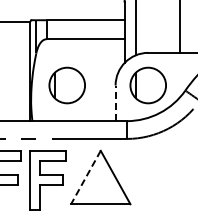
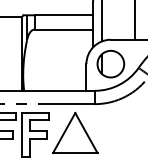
part: (66, 85) -> (49, 64), removed
line: (115, 103) -> (86, 77), dashed -> solid
line: (85, 177) -> (63, 133), dashed -> solid

